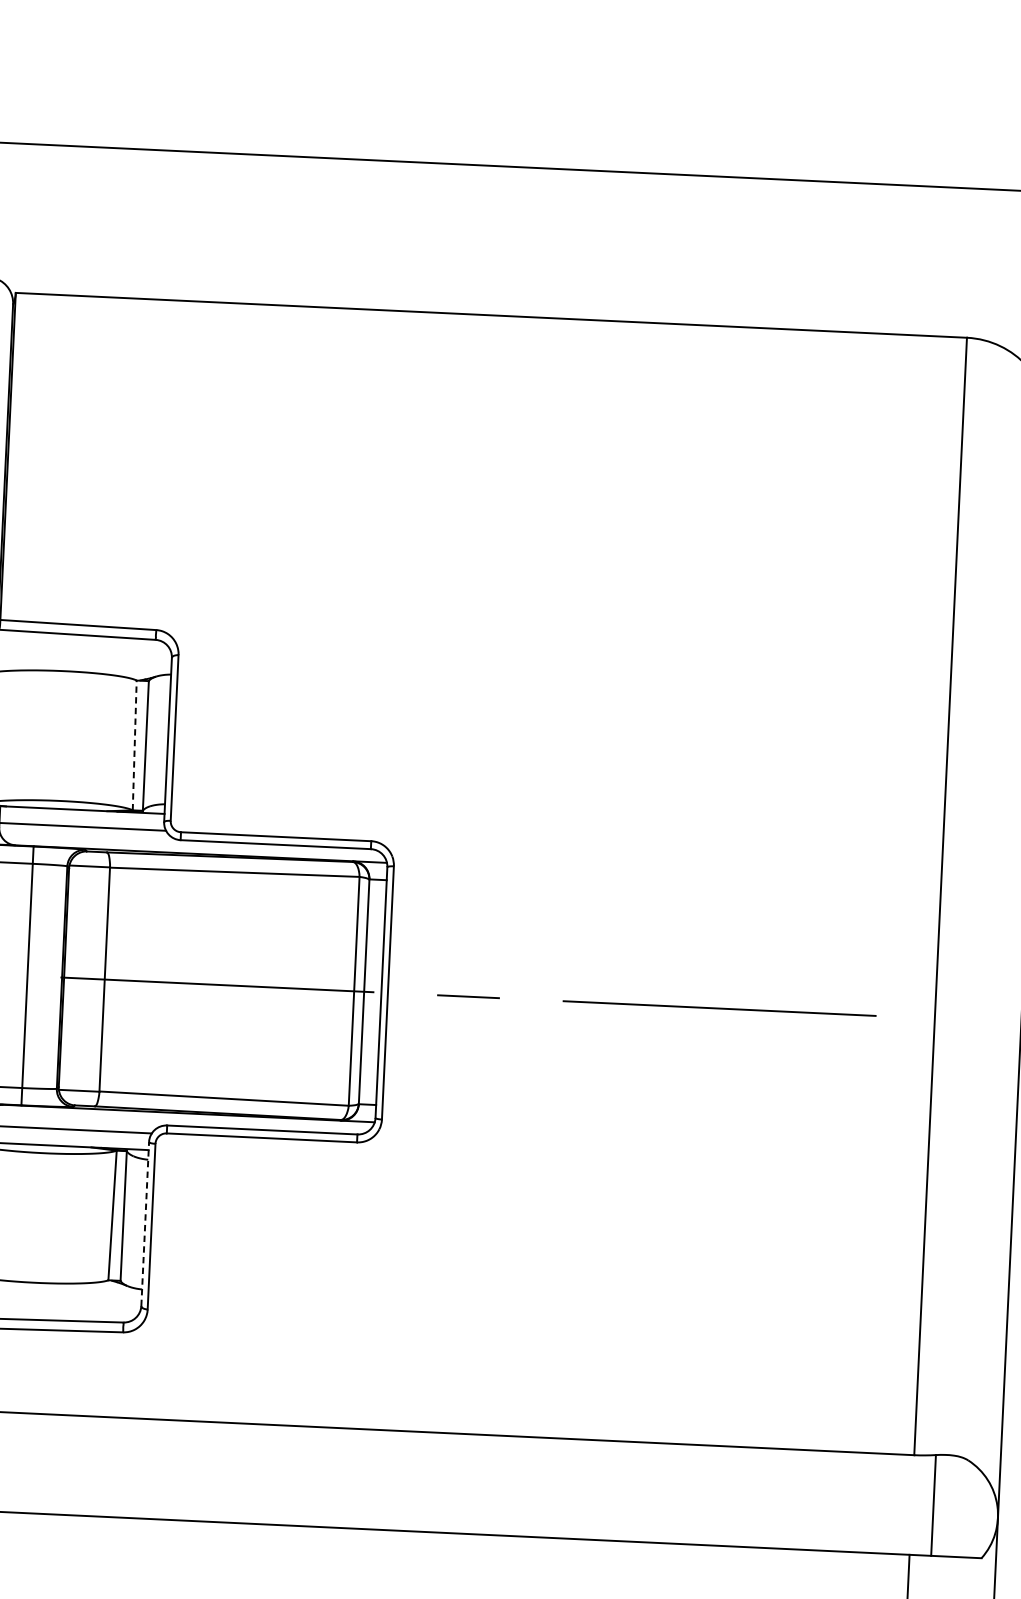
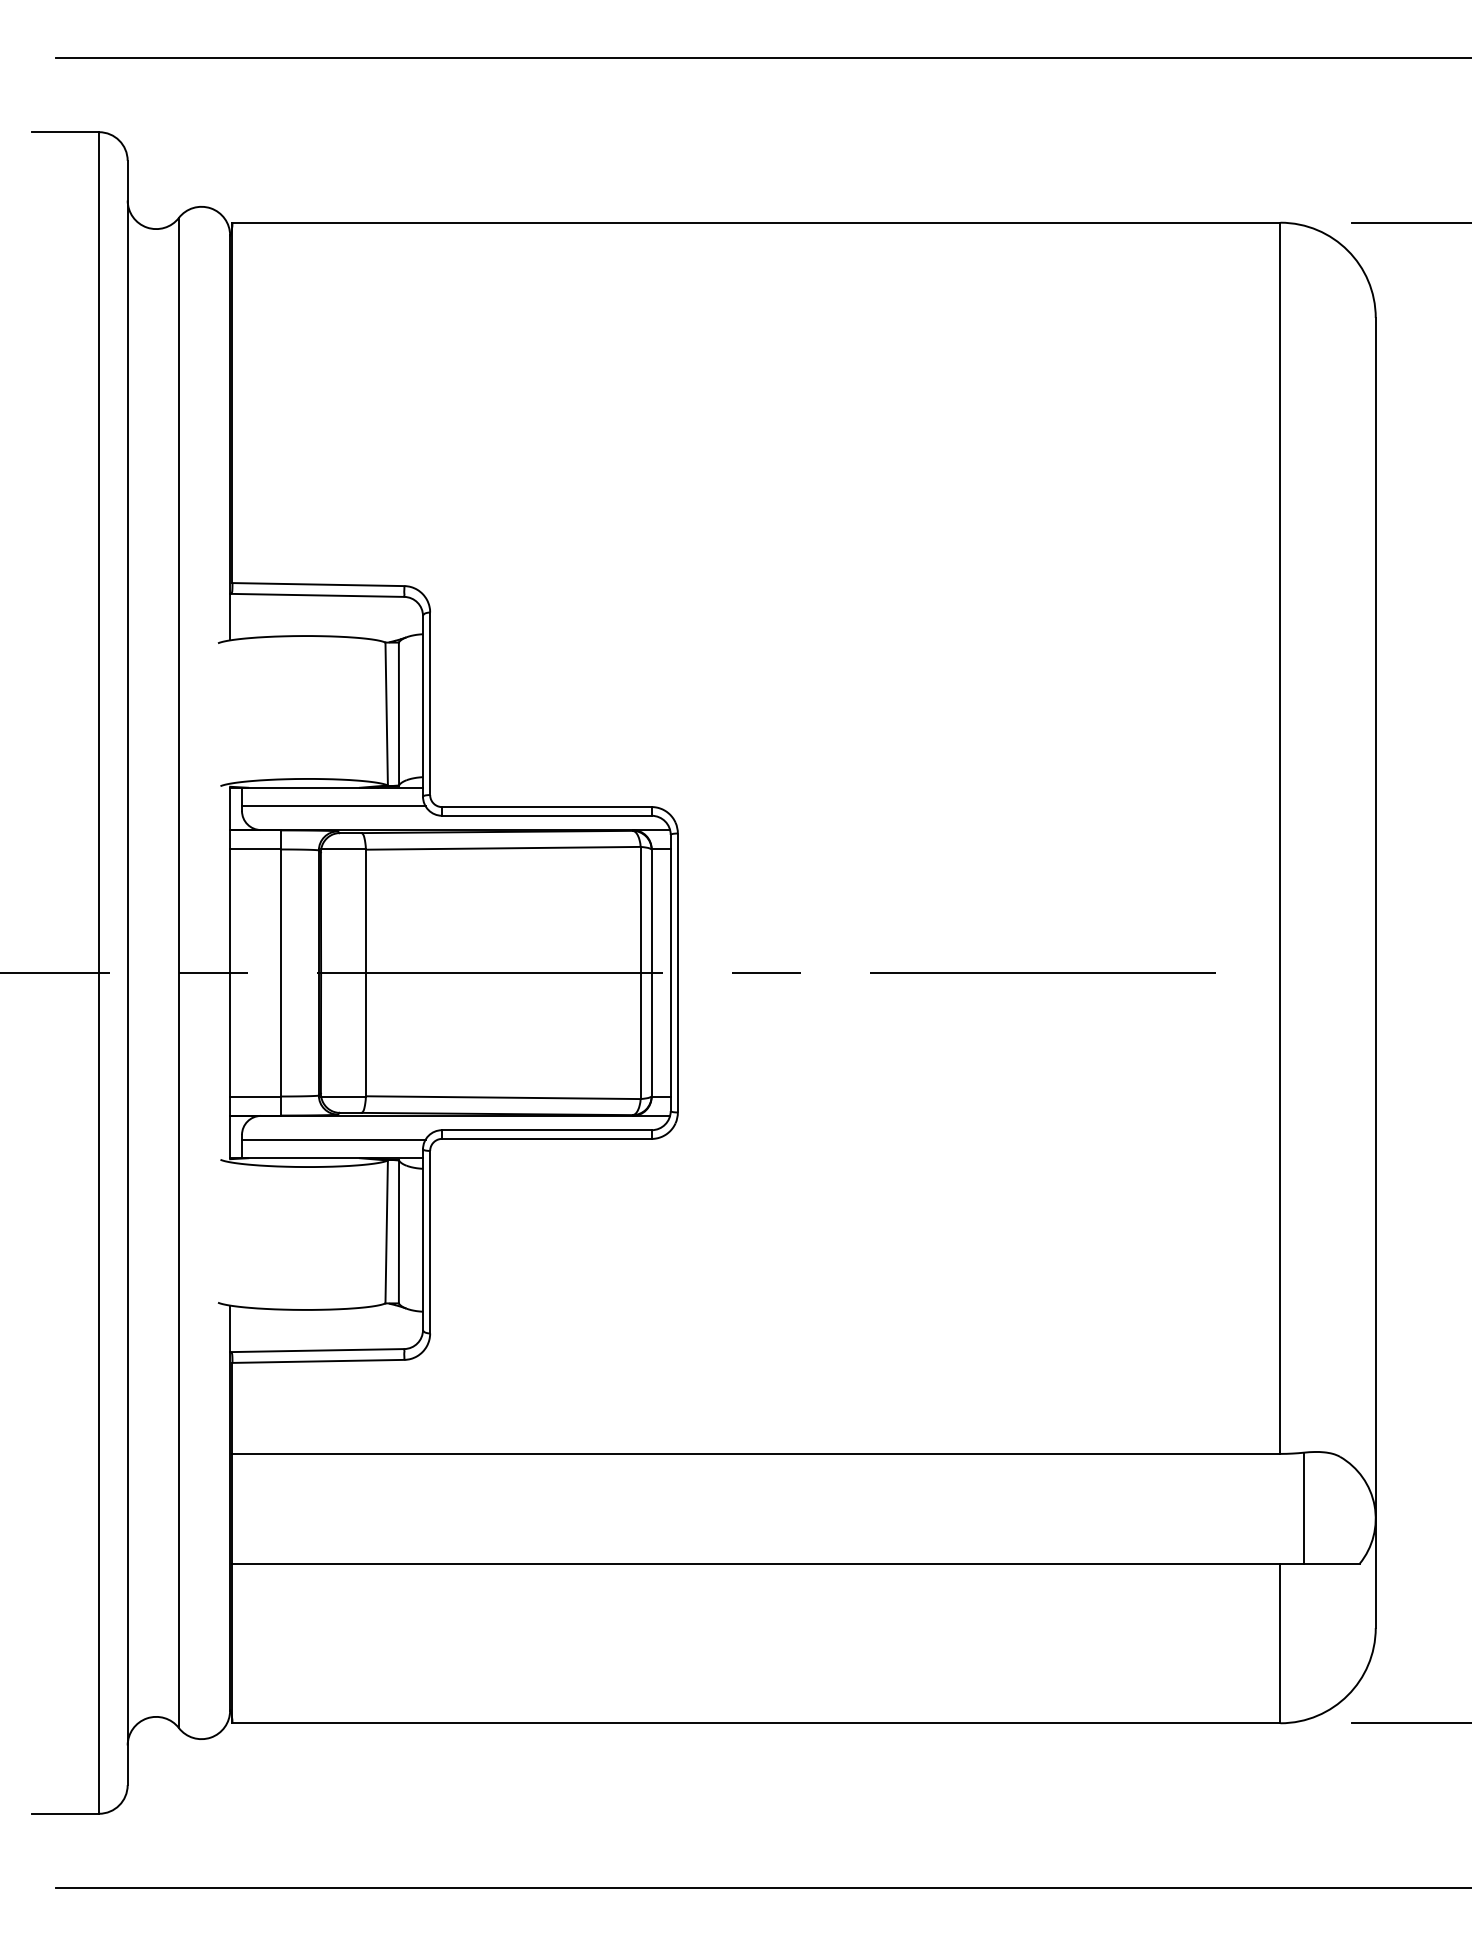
line: (134, 744) -> (386, 713), dashed -> solid
line: (145, 1223) -> (423, 1239), dashed -> solid

